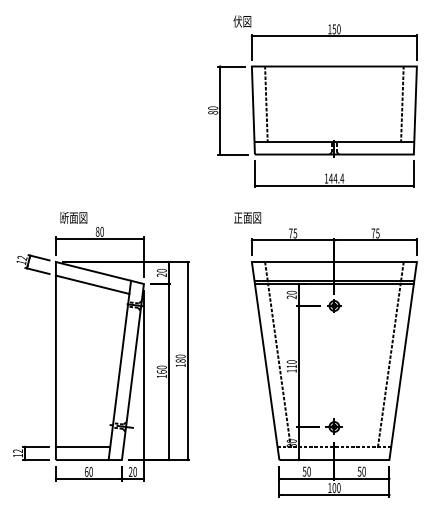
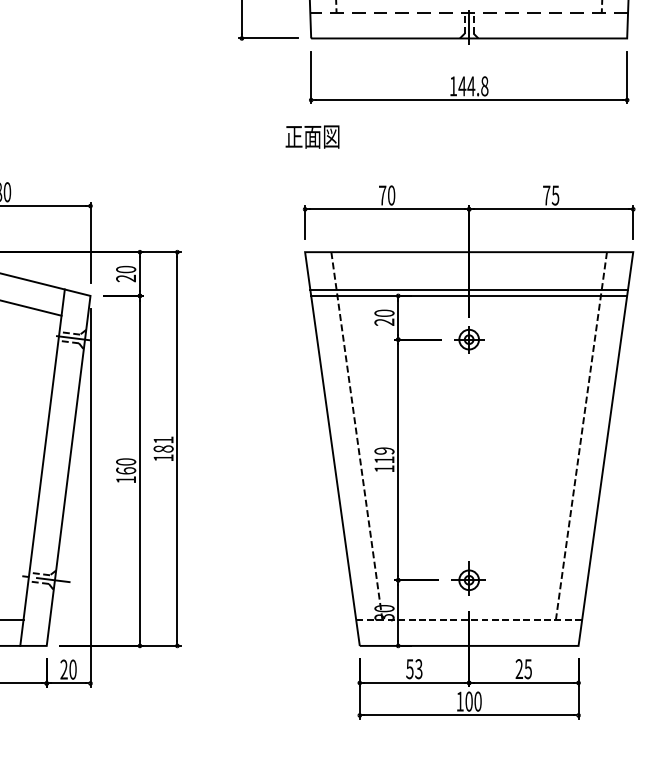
line: (334, 141) -> (469, 12), solid -> dashed
text: (342, 178) -> (485, 86), 144.4 -> 144.8
text: (247, 217) -> (312, 135), moved
text: (295, 233) -> (391, 195), 75 -> 70
text: (180, 356) -> (163, 440), 180 -> 181
text: (291, 361) -> (383, 450), 110 -> 119
text: (308, 471) -> (417, 668), 50 -> 53
text: (361, 471) -> (523, 668), 50 -> 25

